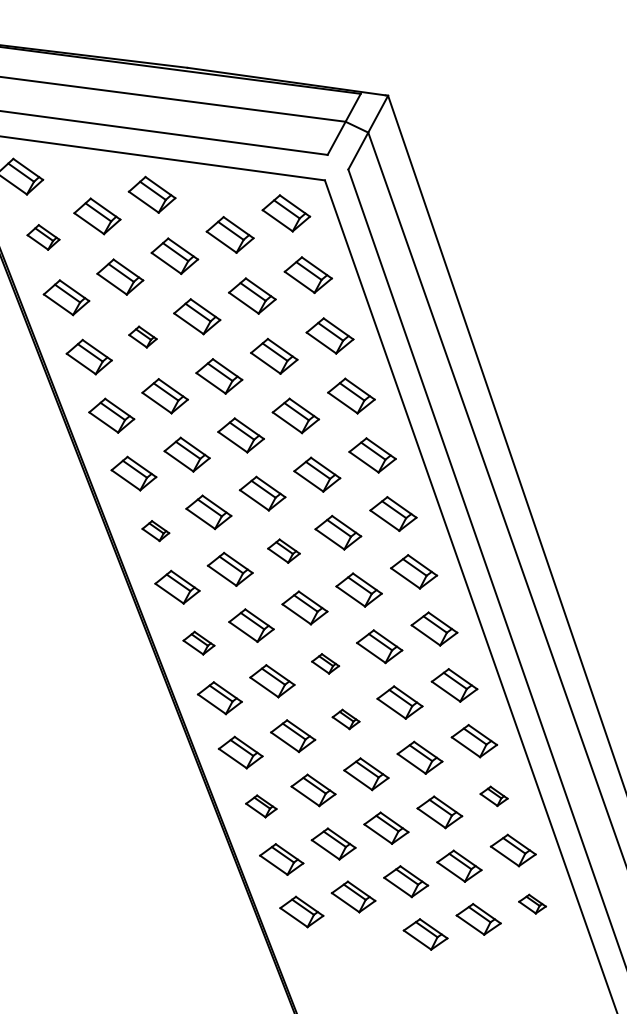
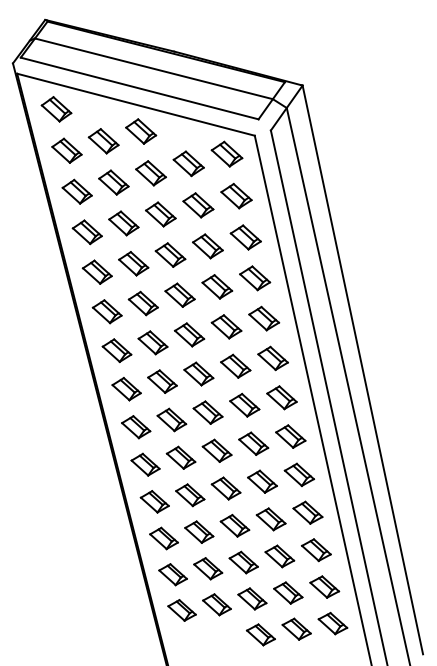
part: (42, 237) -> (66, 150), size x1.43
part: (142, 337) -> (123, 223), size x1.67
part: (155, 530) -> (116, 350), size x1.67
part: (283, 550) -> (198, 373), size x1.43
part: (199, 643) -> (136, 427), size x1.43
part: (324, 663) -> (216, 450), size x1.67
part: (345, 719) -> (225, 488), size x1.67
part: (494, 796) -> (316, 550), size x1.67
part: (260, 806) -> (163, 538), size x1.43
part: (531, 904) -> (332, 623), size x1.67

